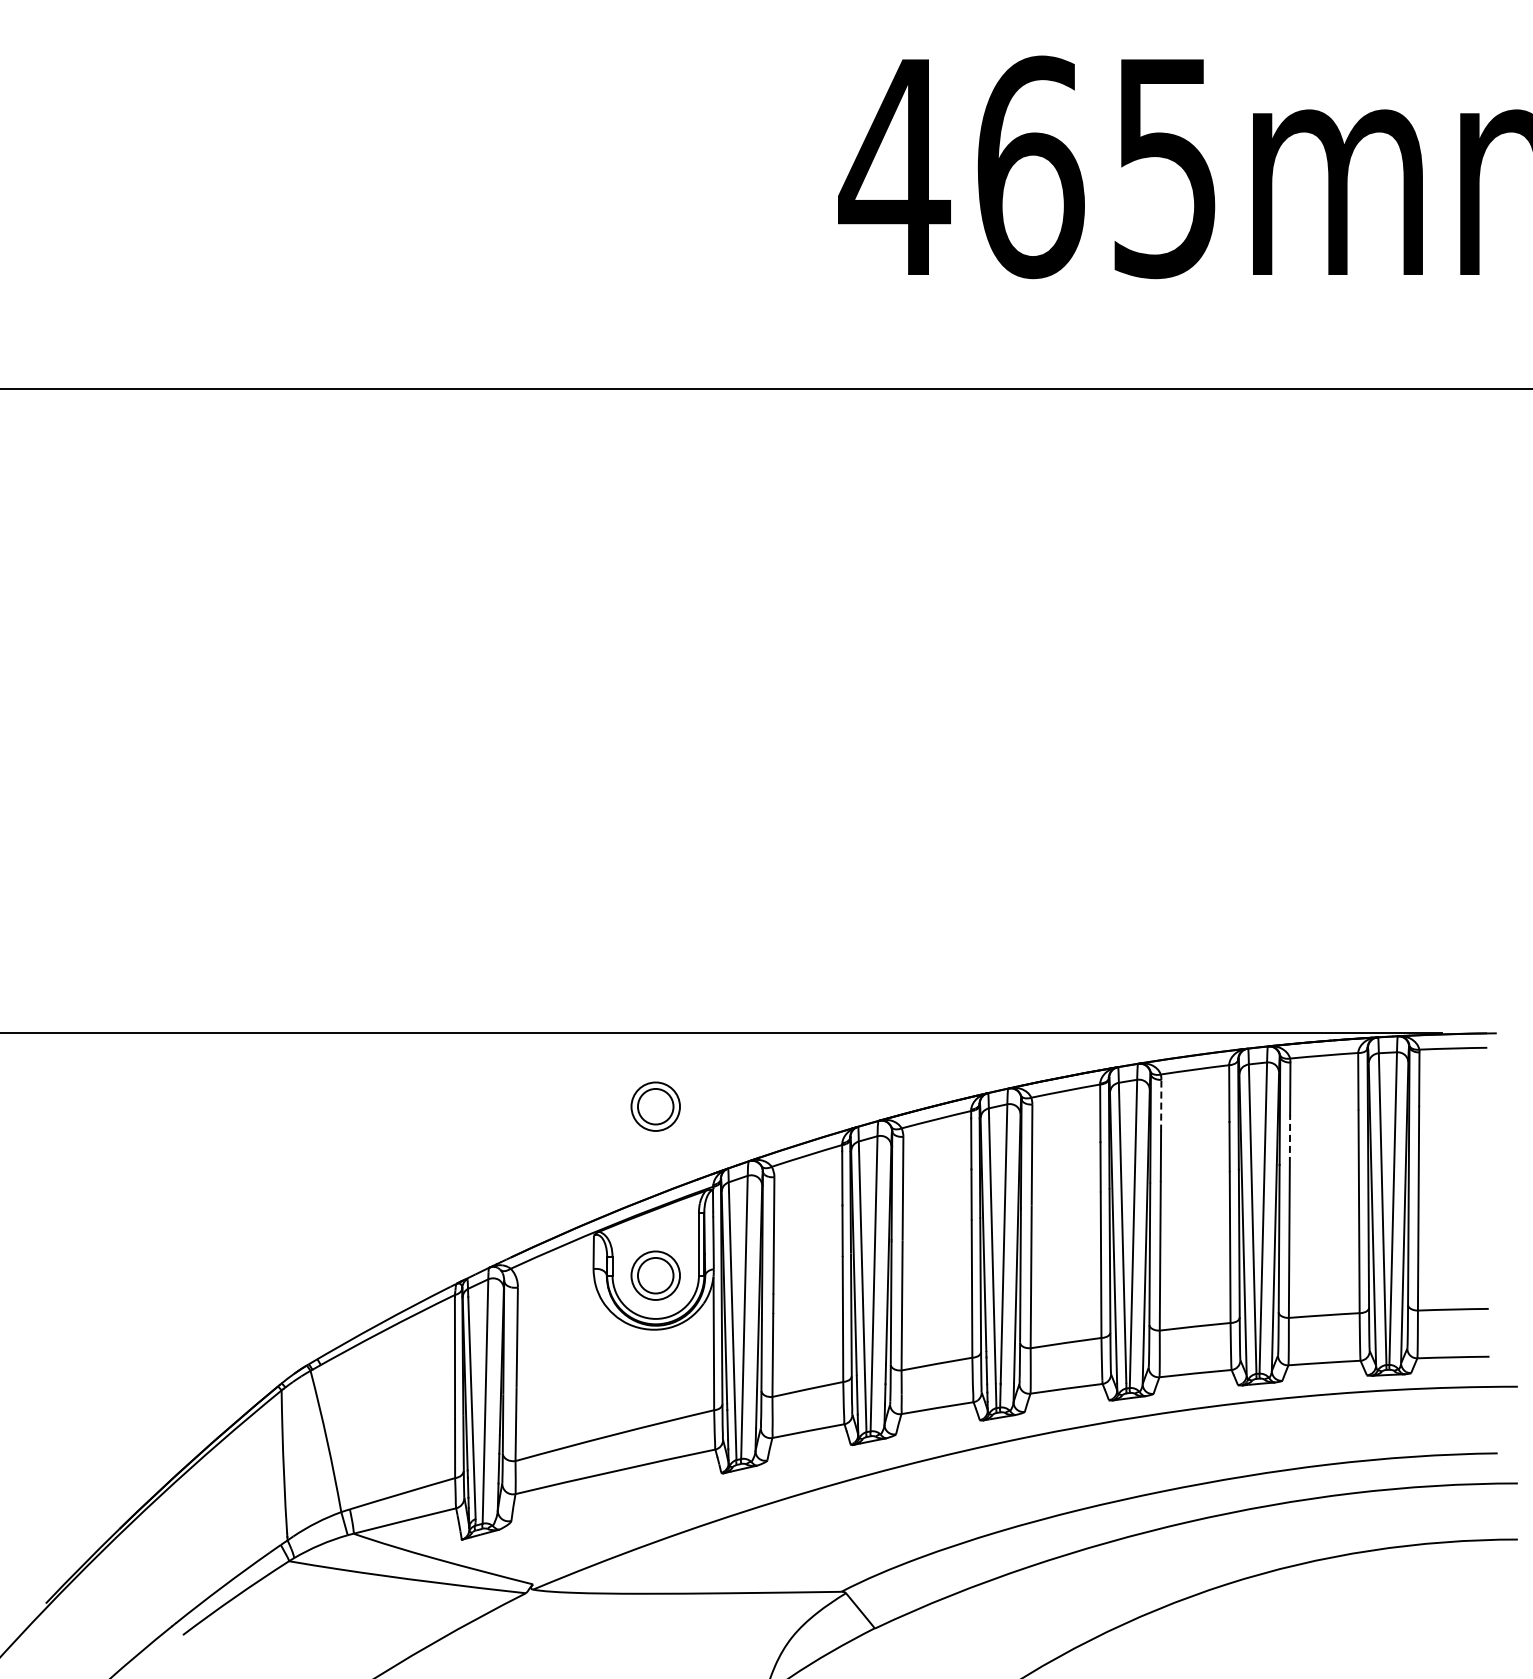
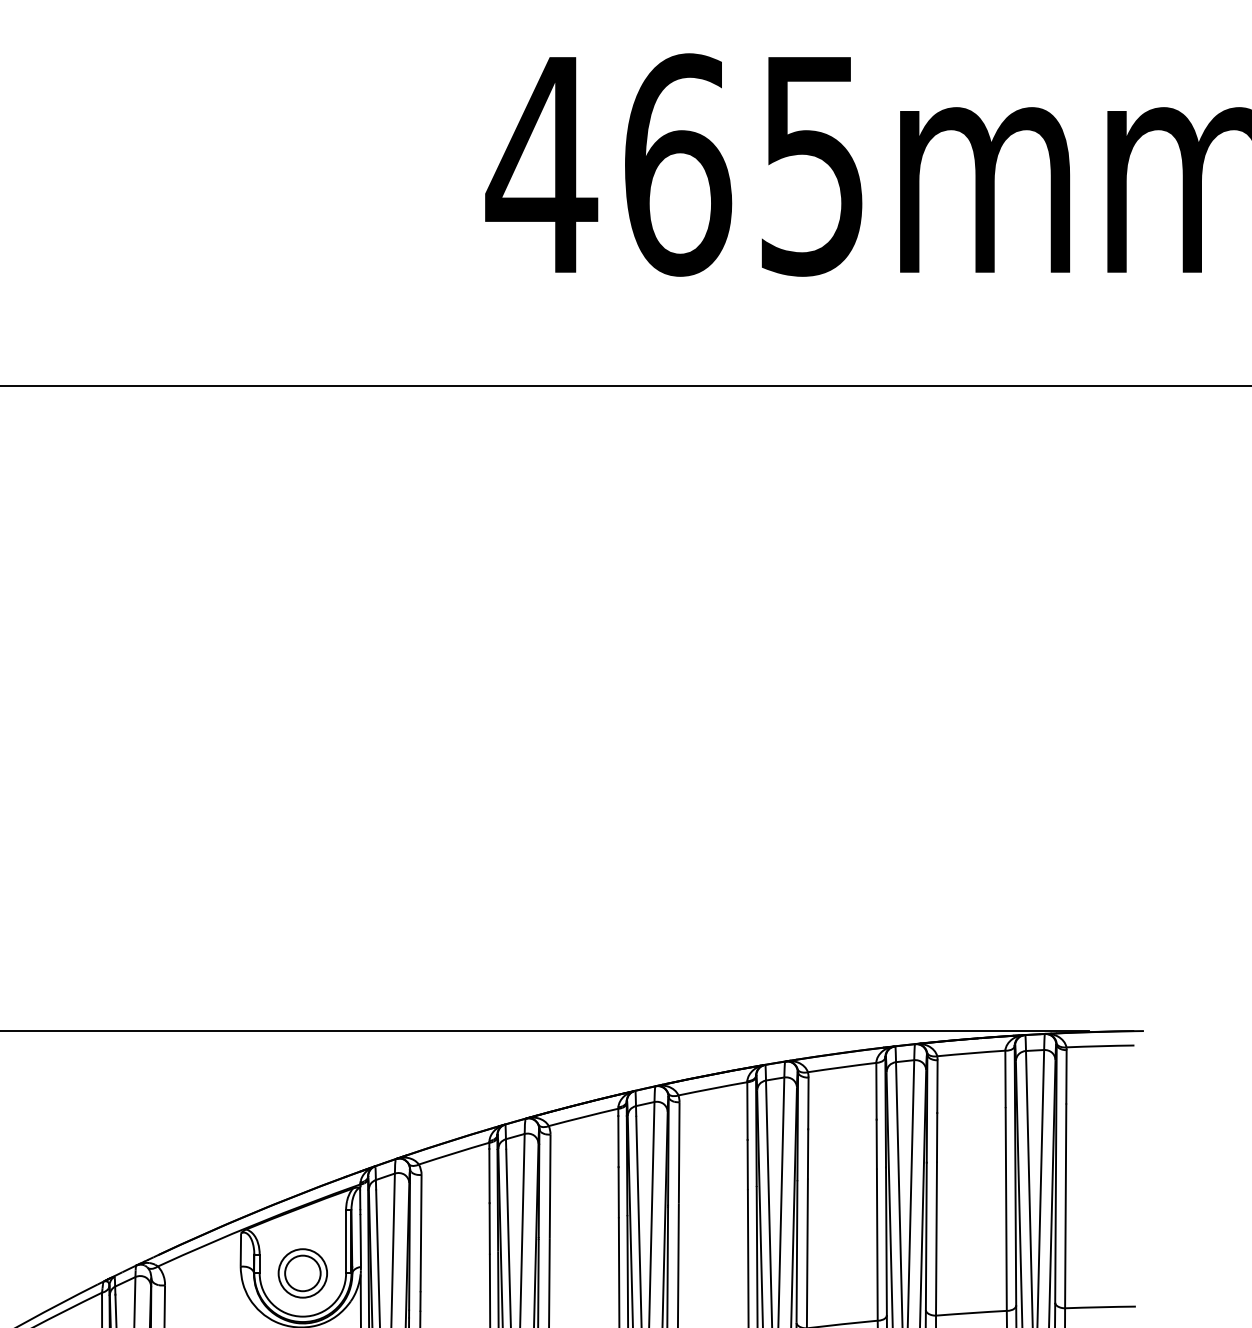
line: (1161, 1105) -> (808, 1103), dashed -> solid
part: (655, 1106) -> (302, 1104), removed
line: (1289, 1139) -> (936, 1137), dashed -> solid

